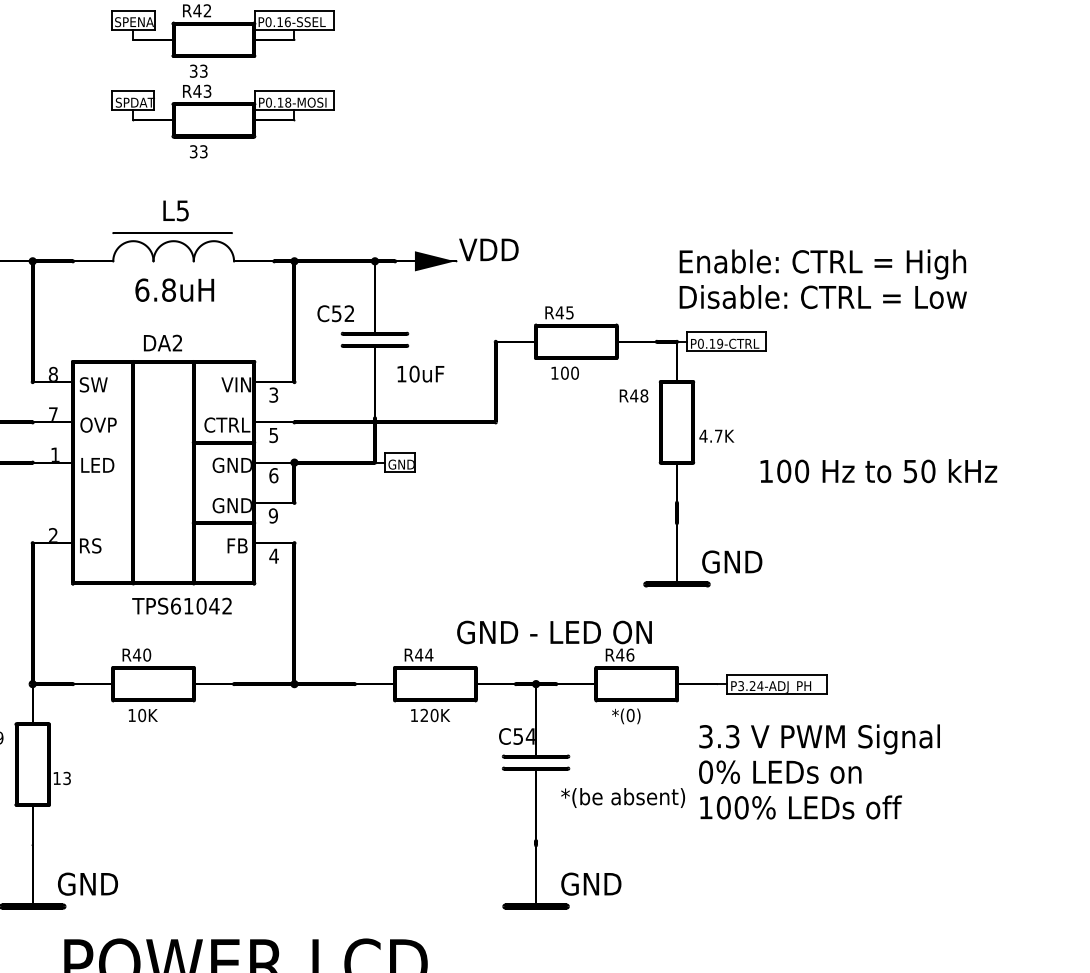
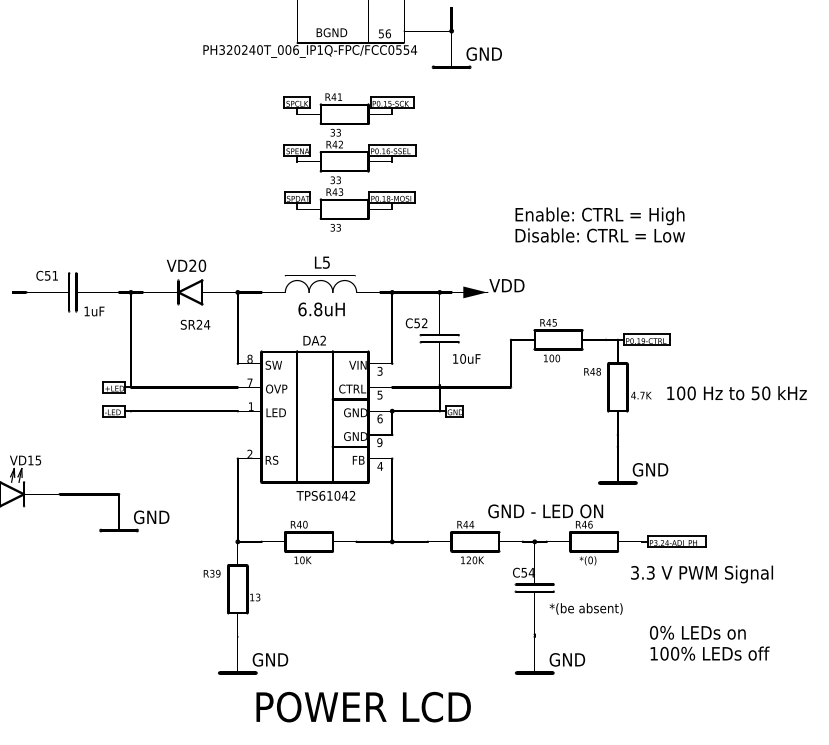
text: (822, 278) -> (599, 224), moved
text: (878, 471) -> (736, 393), moved
text: (800, 790) -> (709, 643), moved

